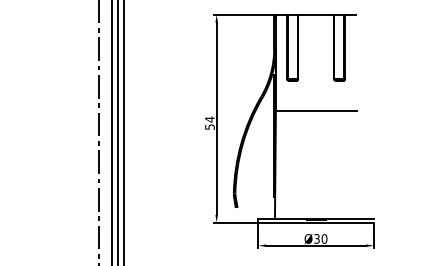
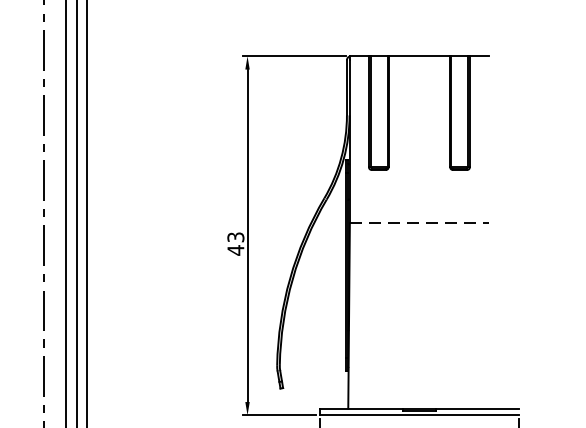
line: (316, 111) -> (420, 223), solid -> dashed
text: (209, 123) -> (235, 244), 54 -> 43

